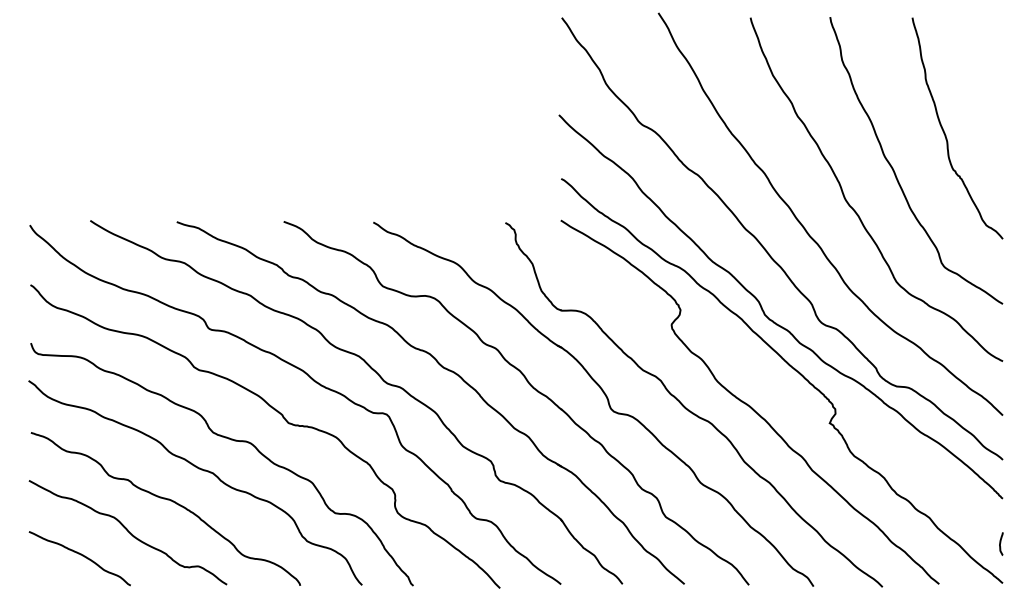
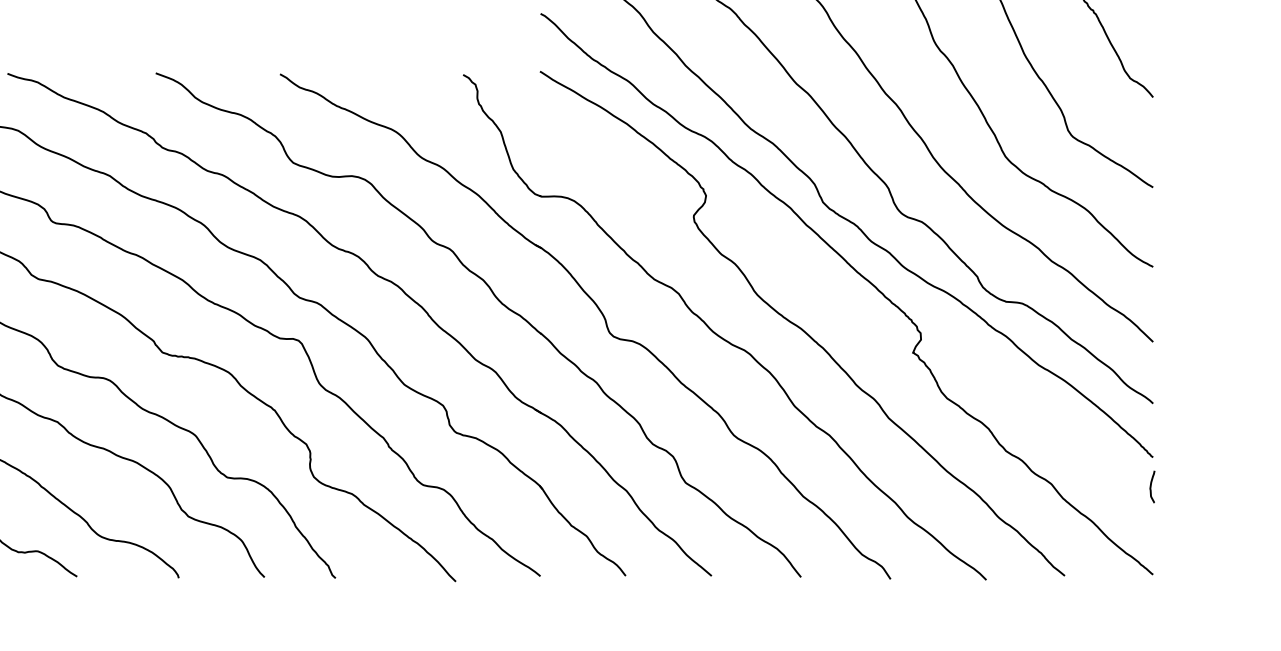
curve: (1001, 542) -> (1152, 484), moved

